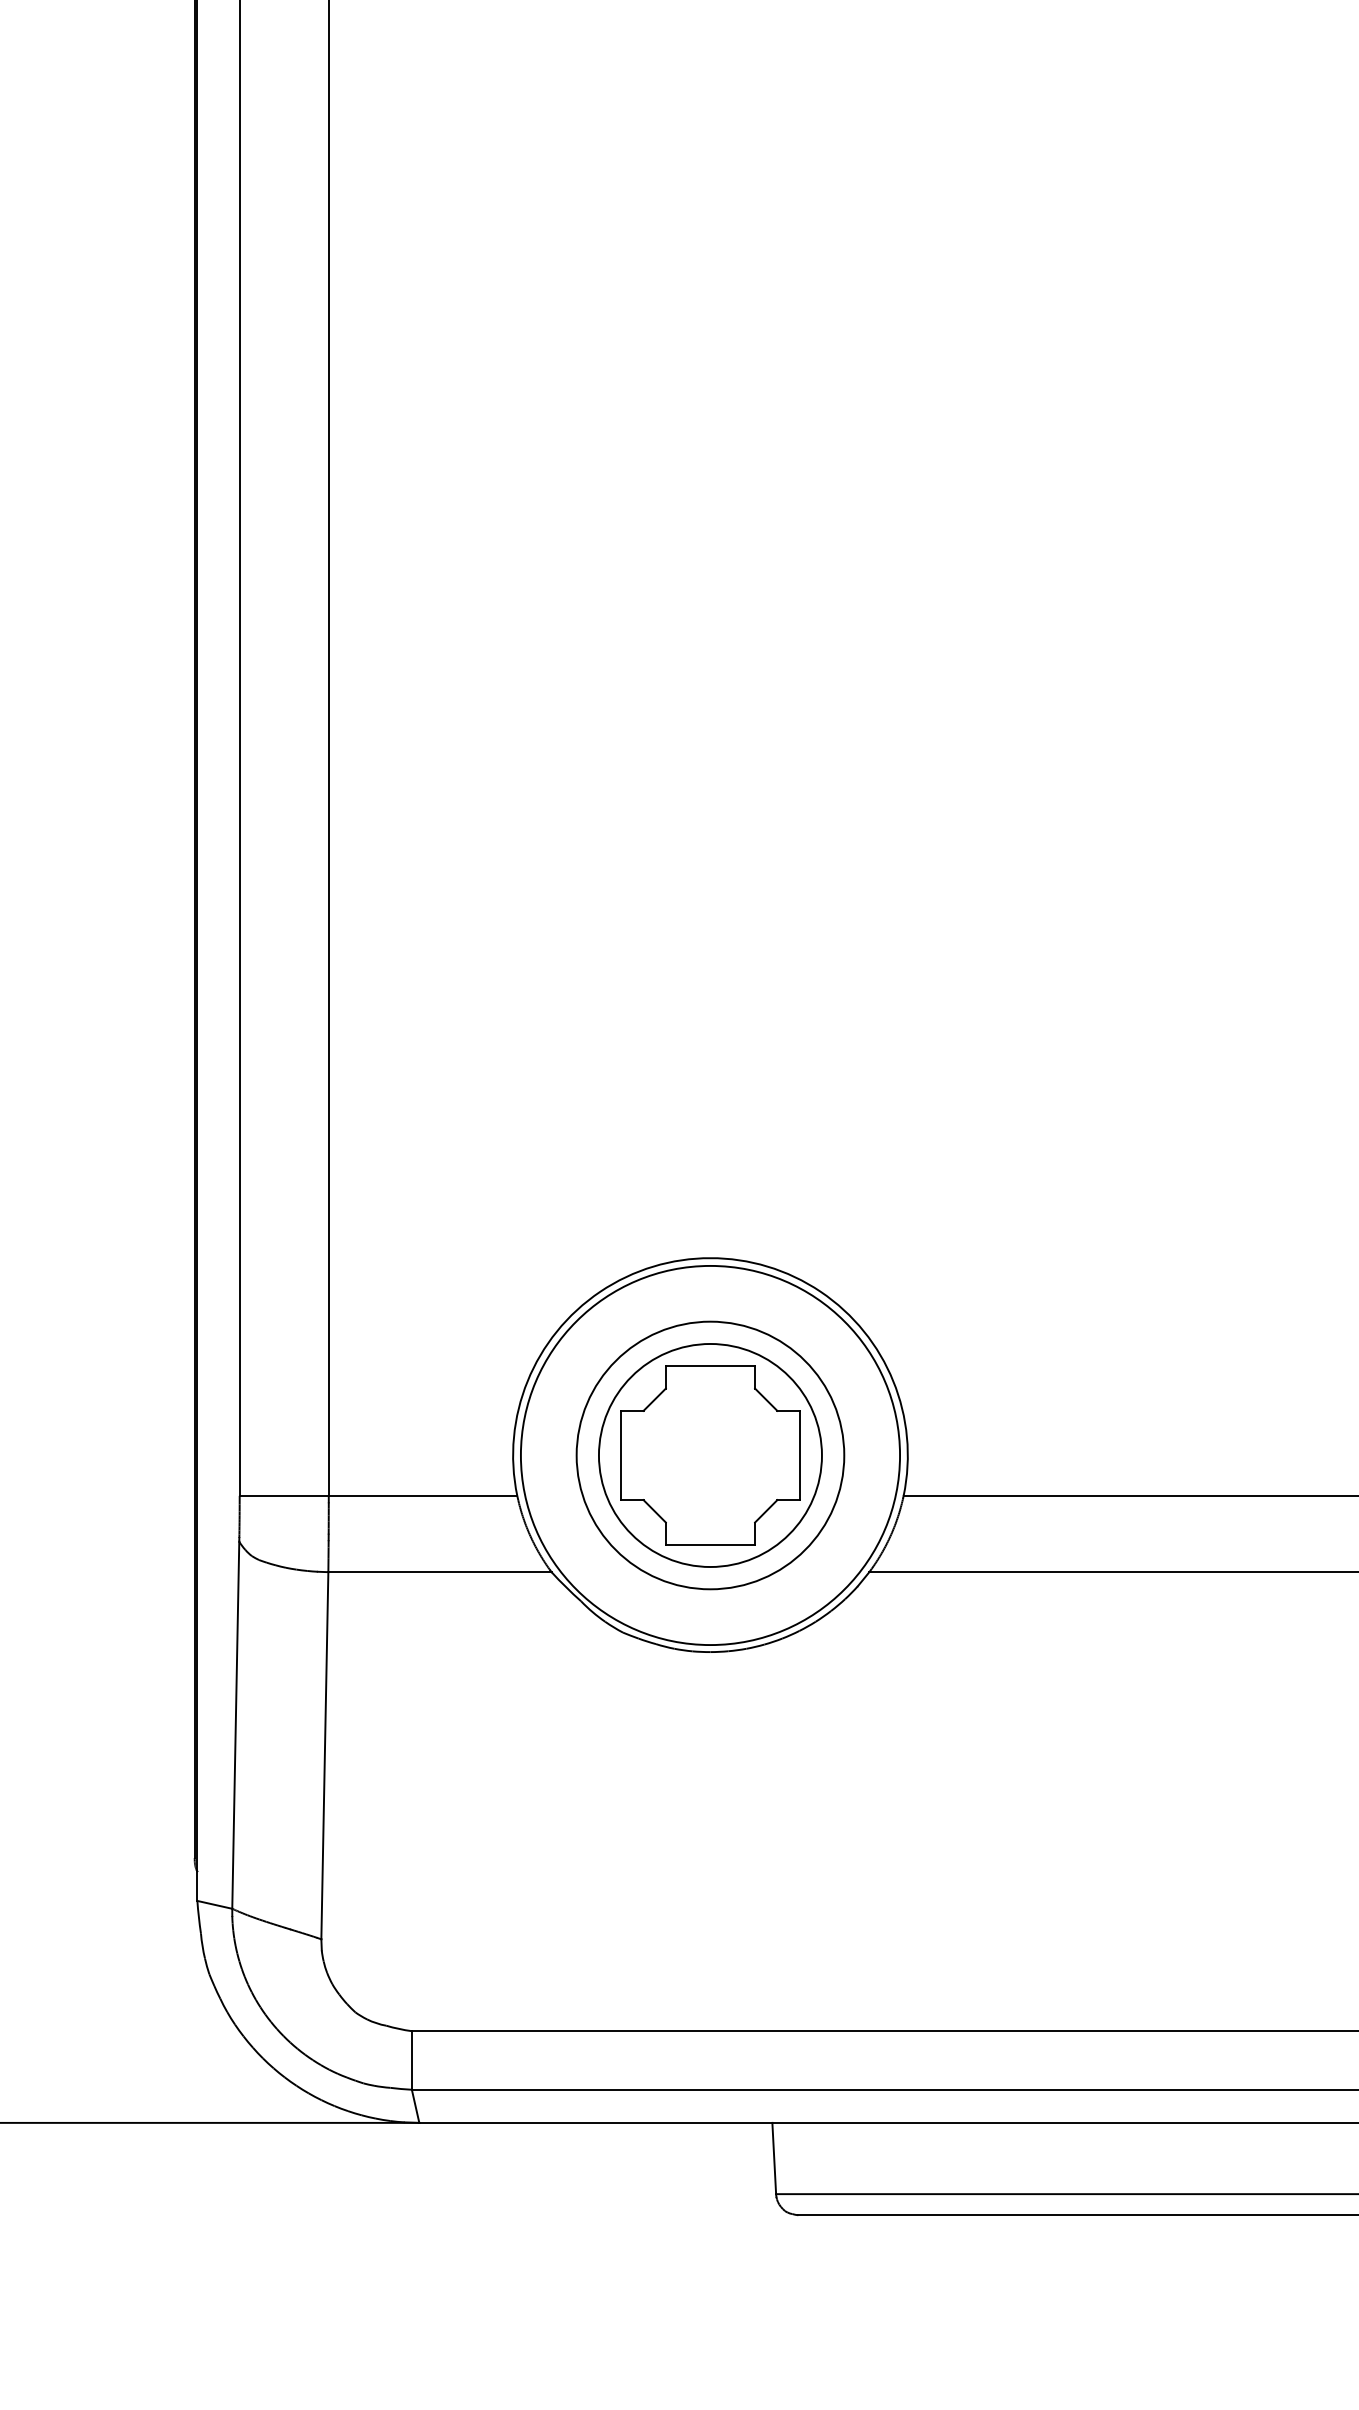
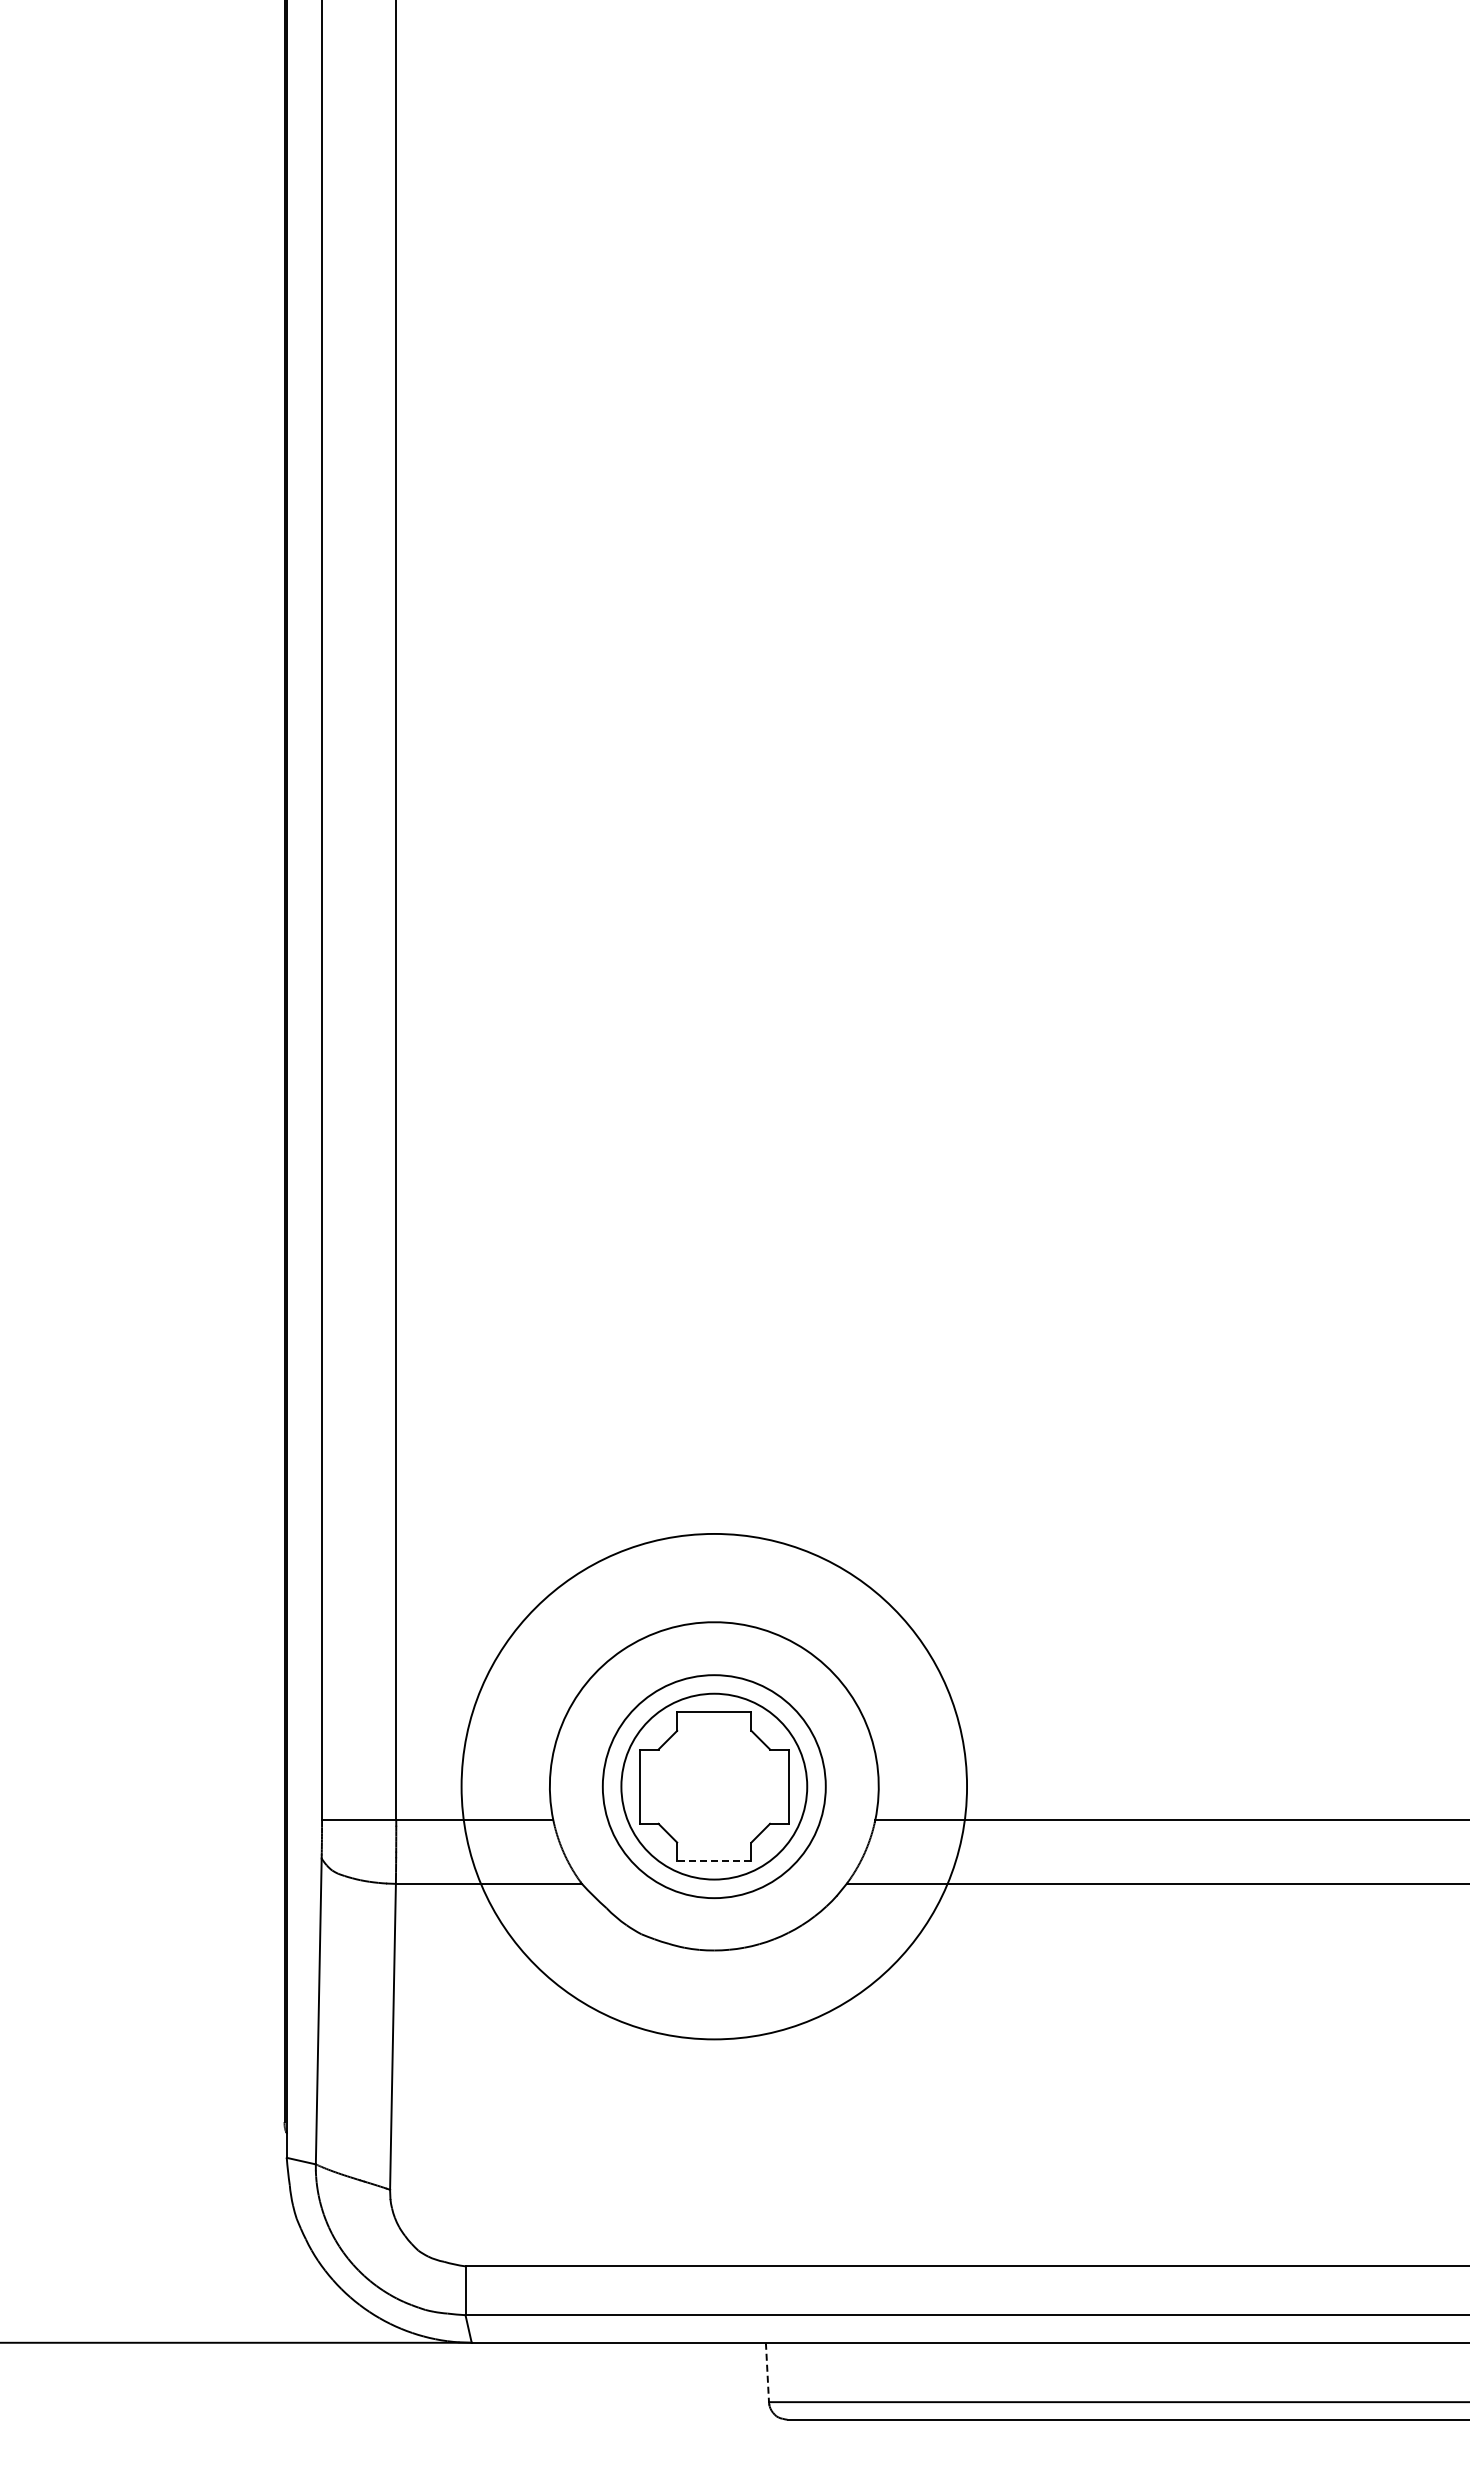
circle: (710, 1455) -> (714, 1786), size x1.6
line: (709, 1545) -> (713, 1861), solid -> dashed
line: (774, 2158) -> (767, 2372), solid -> dashed

